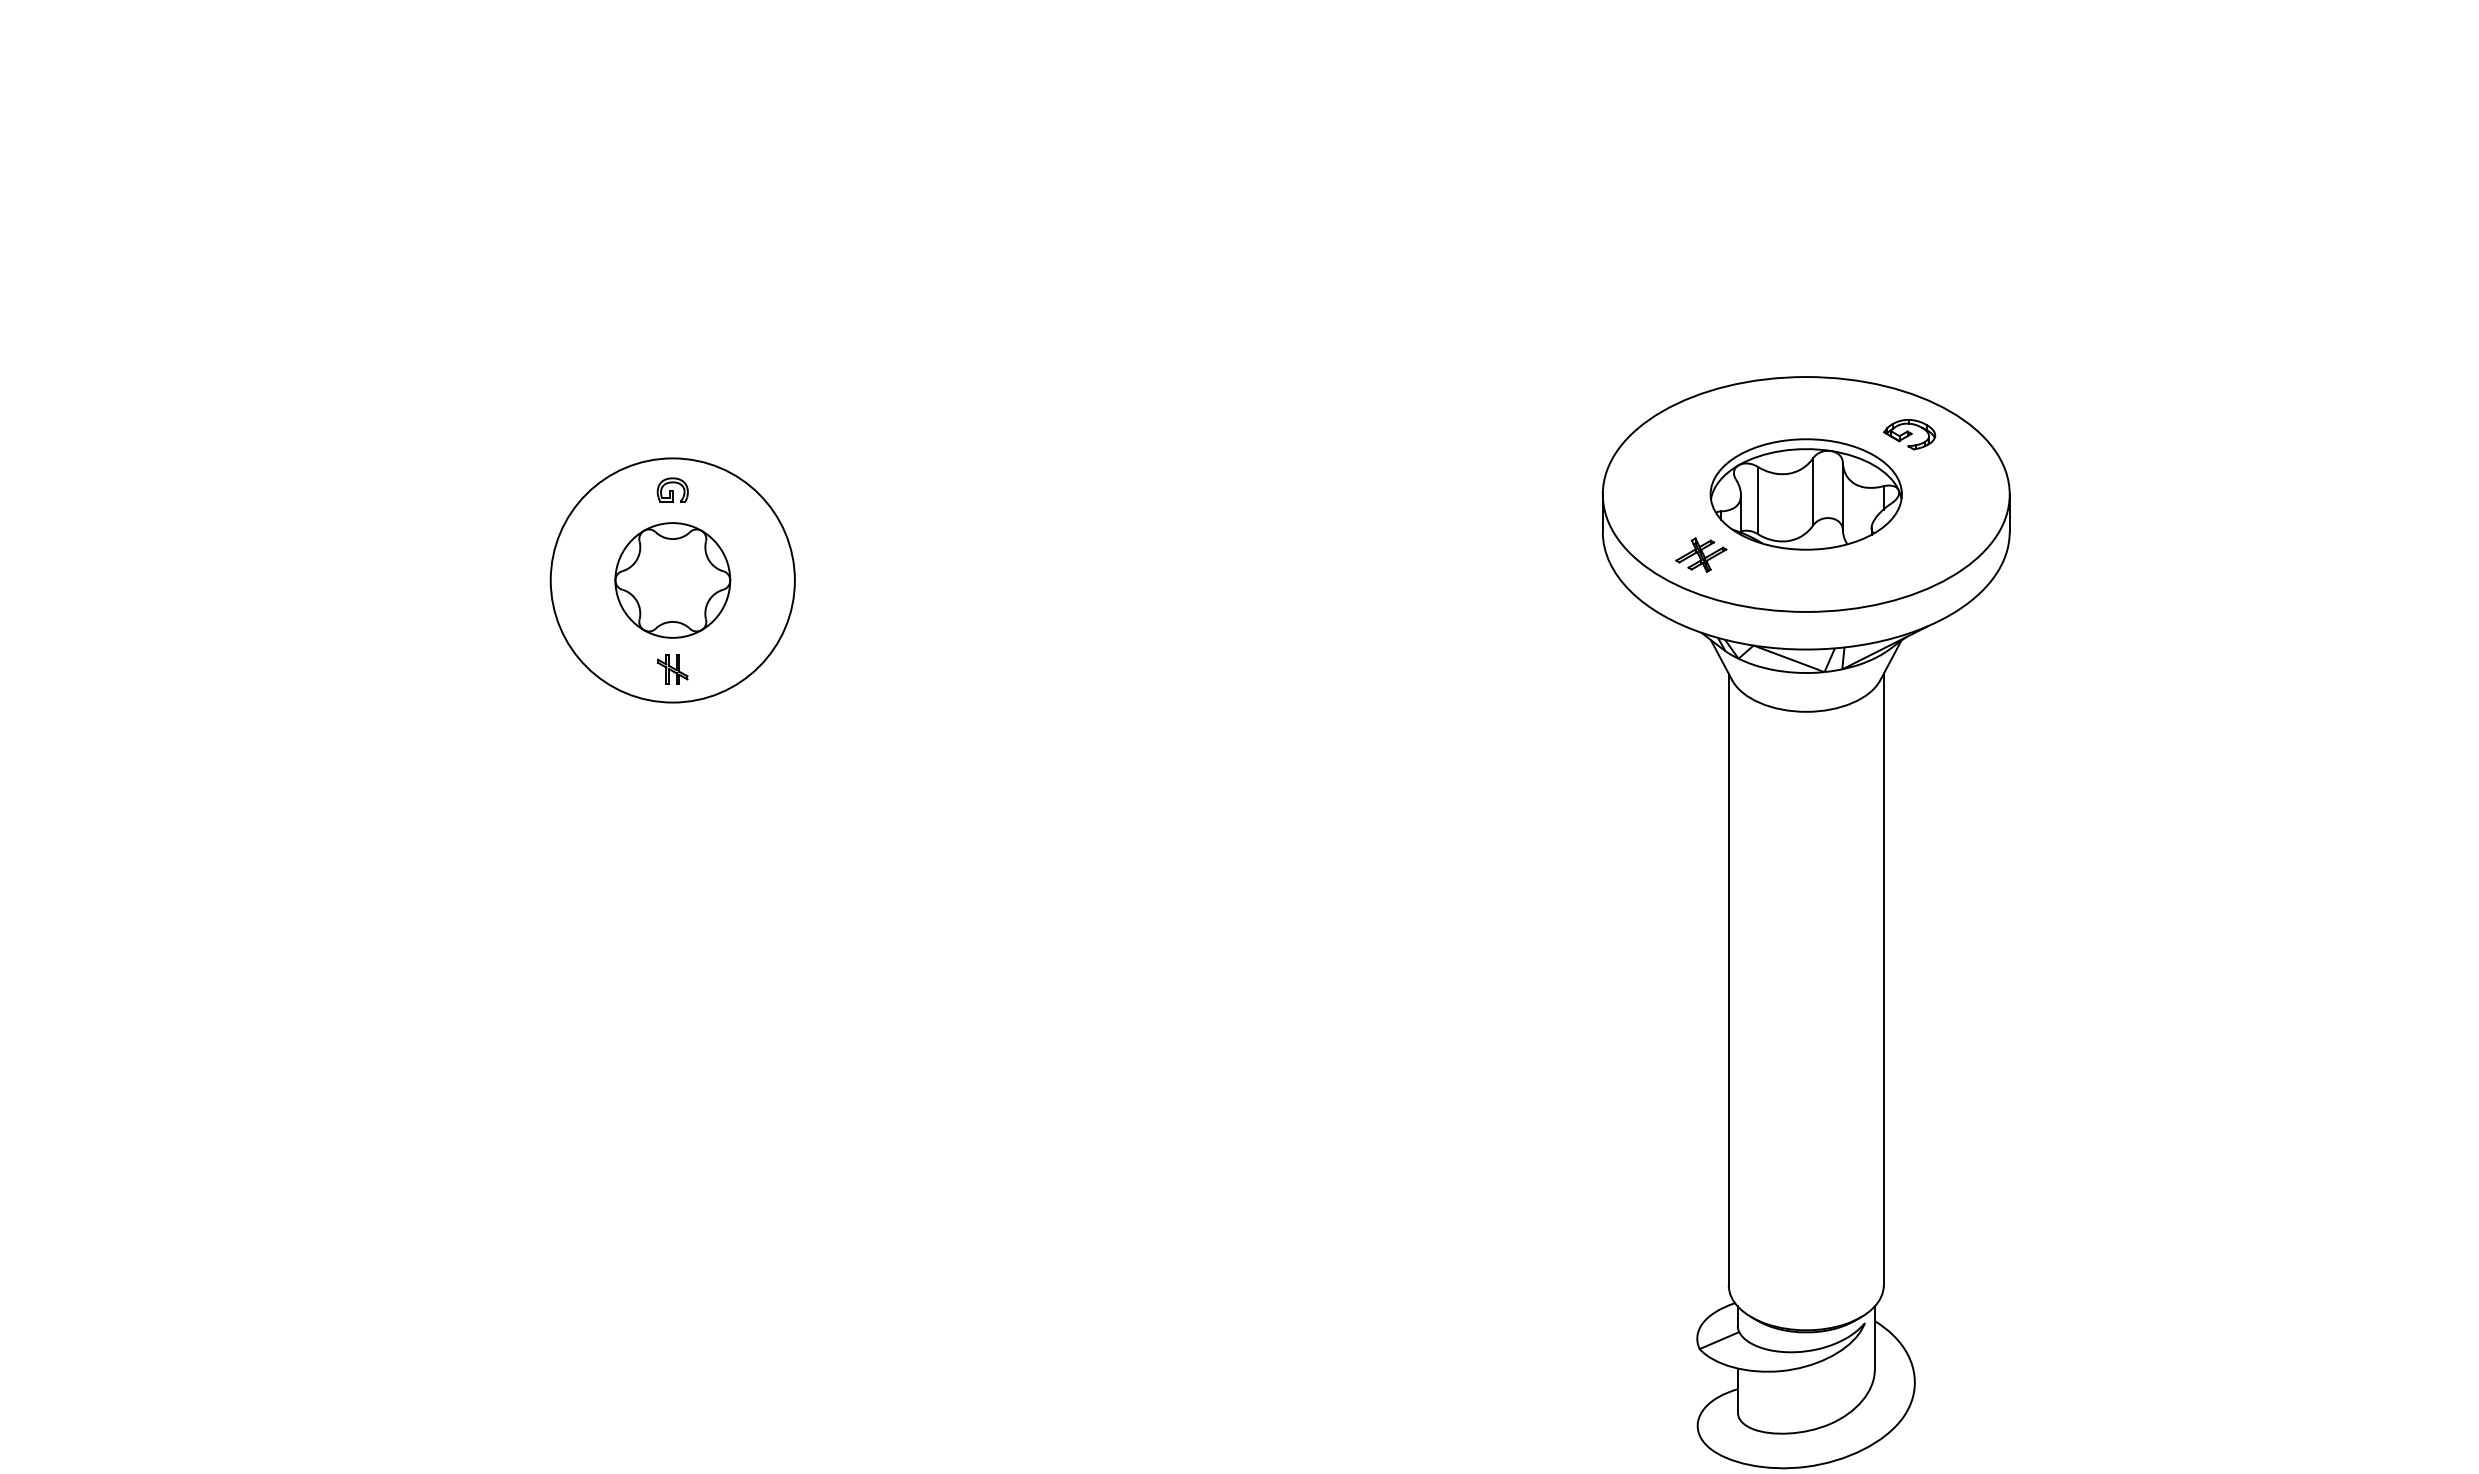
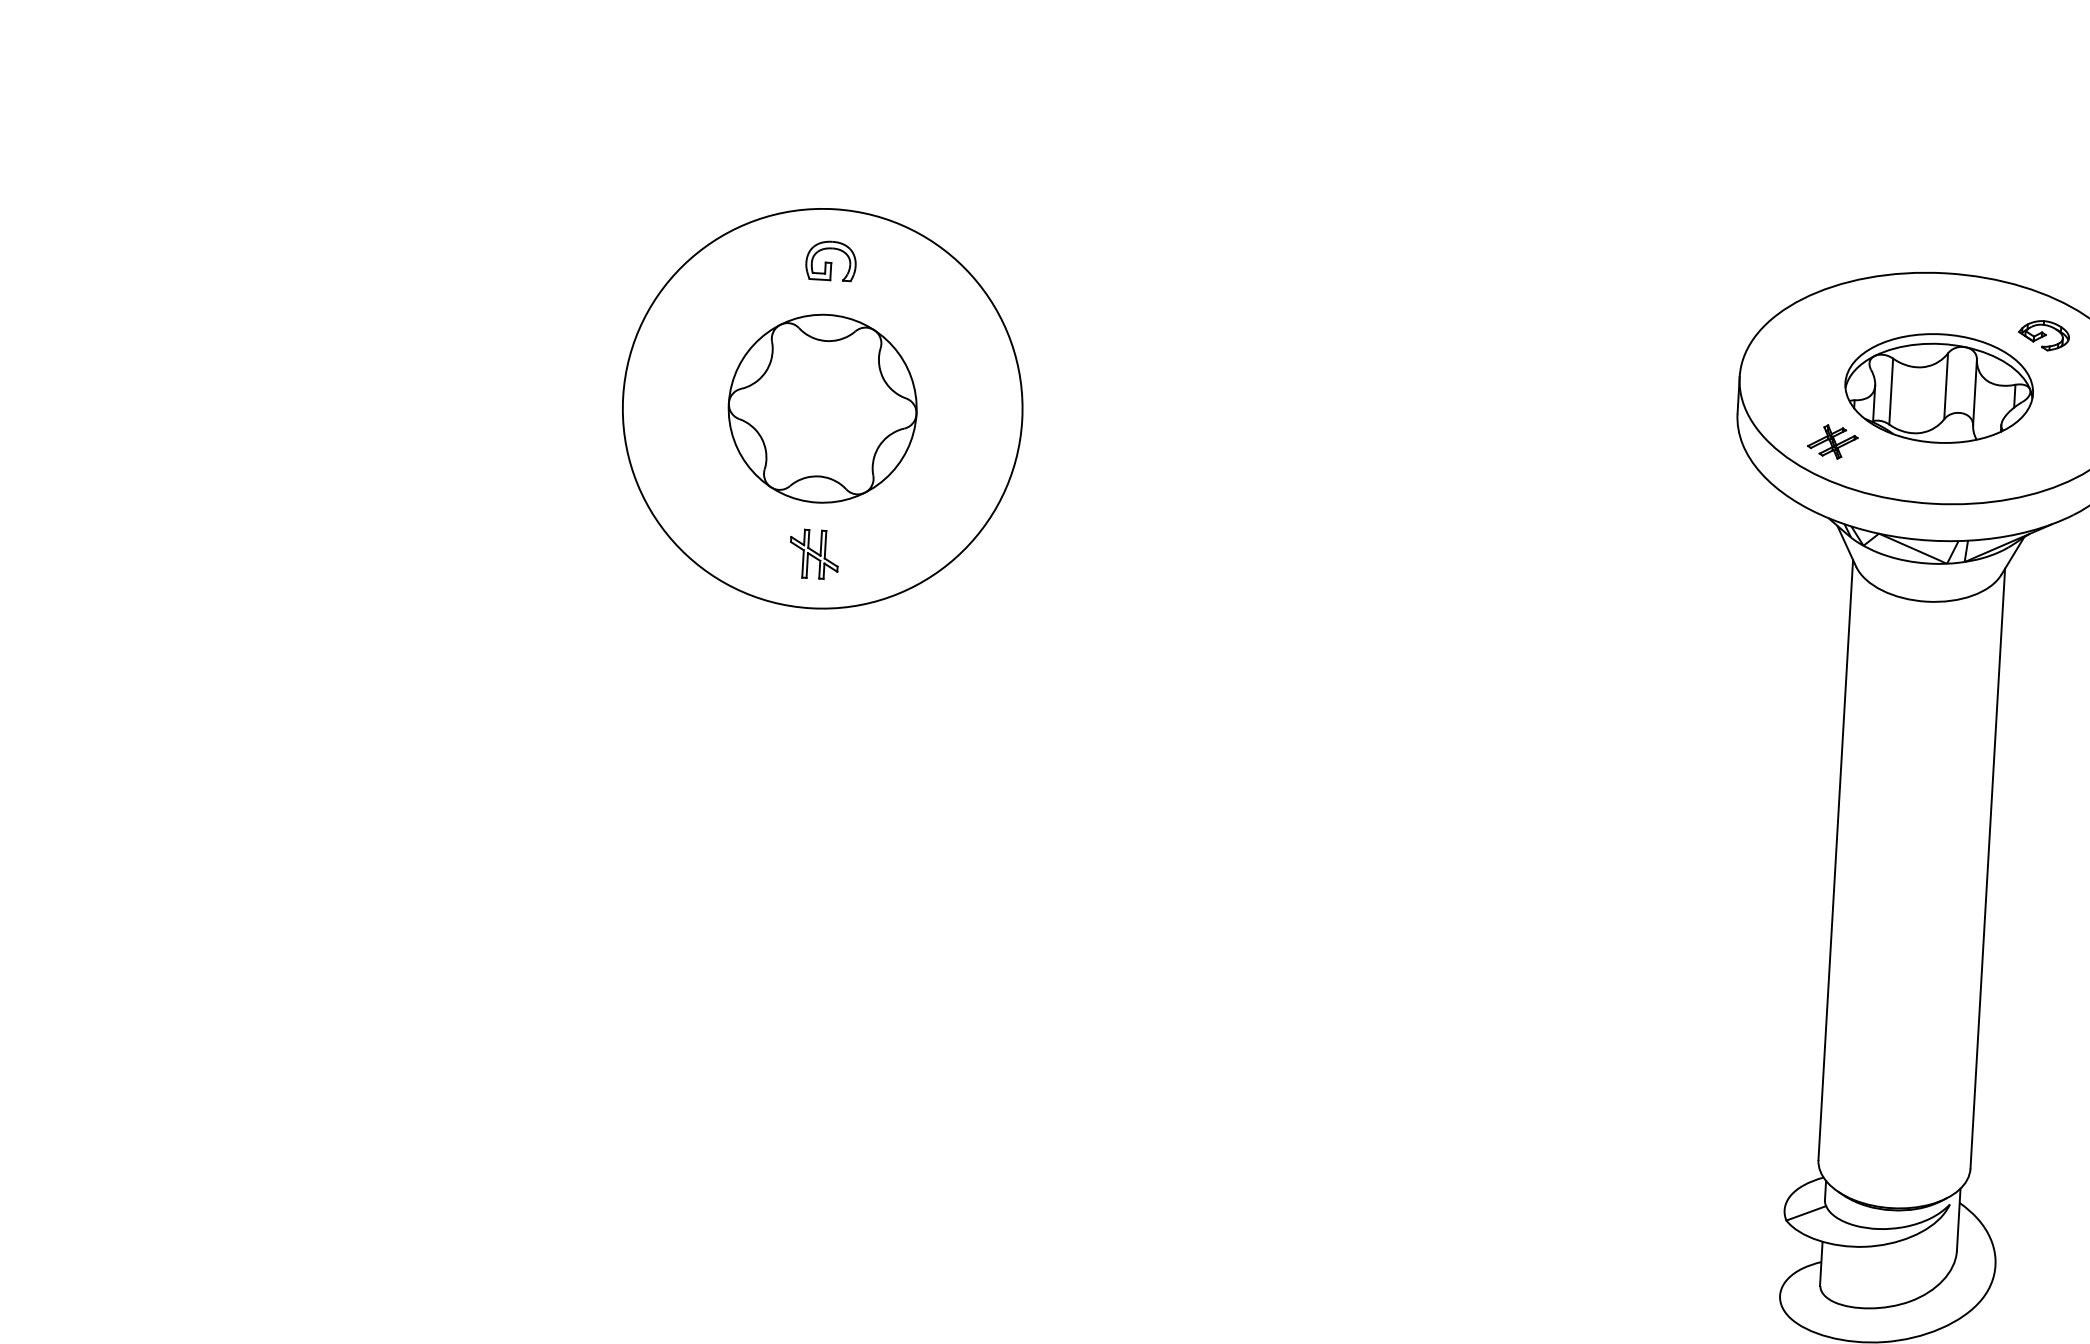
part: (672, 580) -> (822, 408), size x1.67

